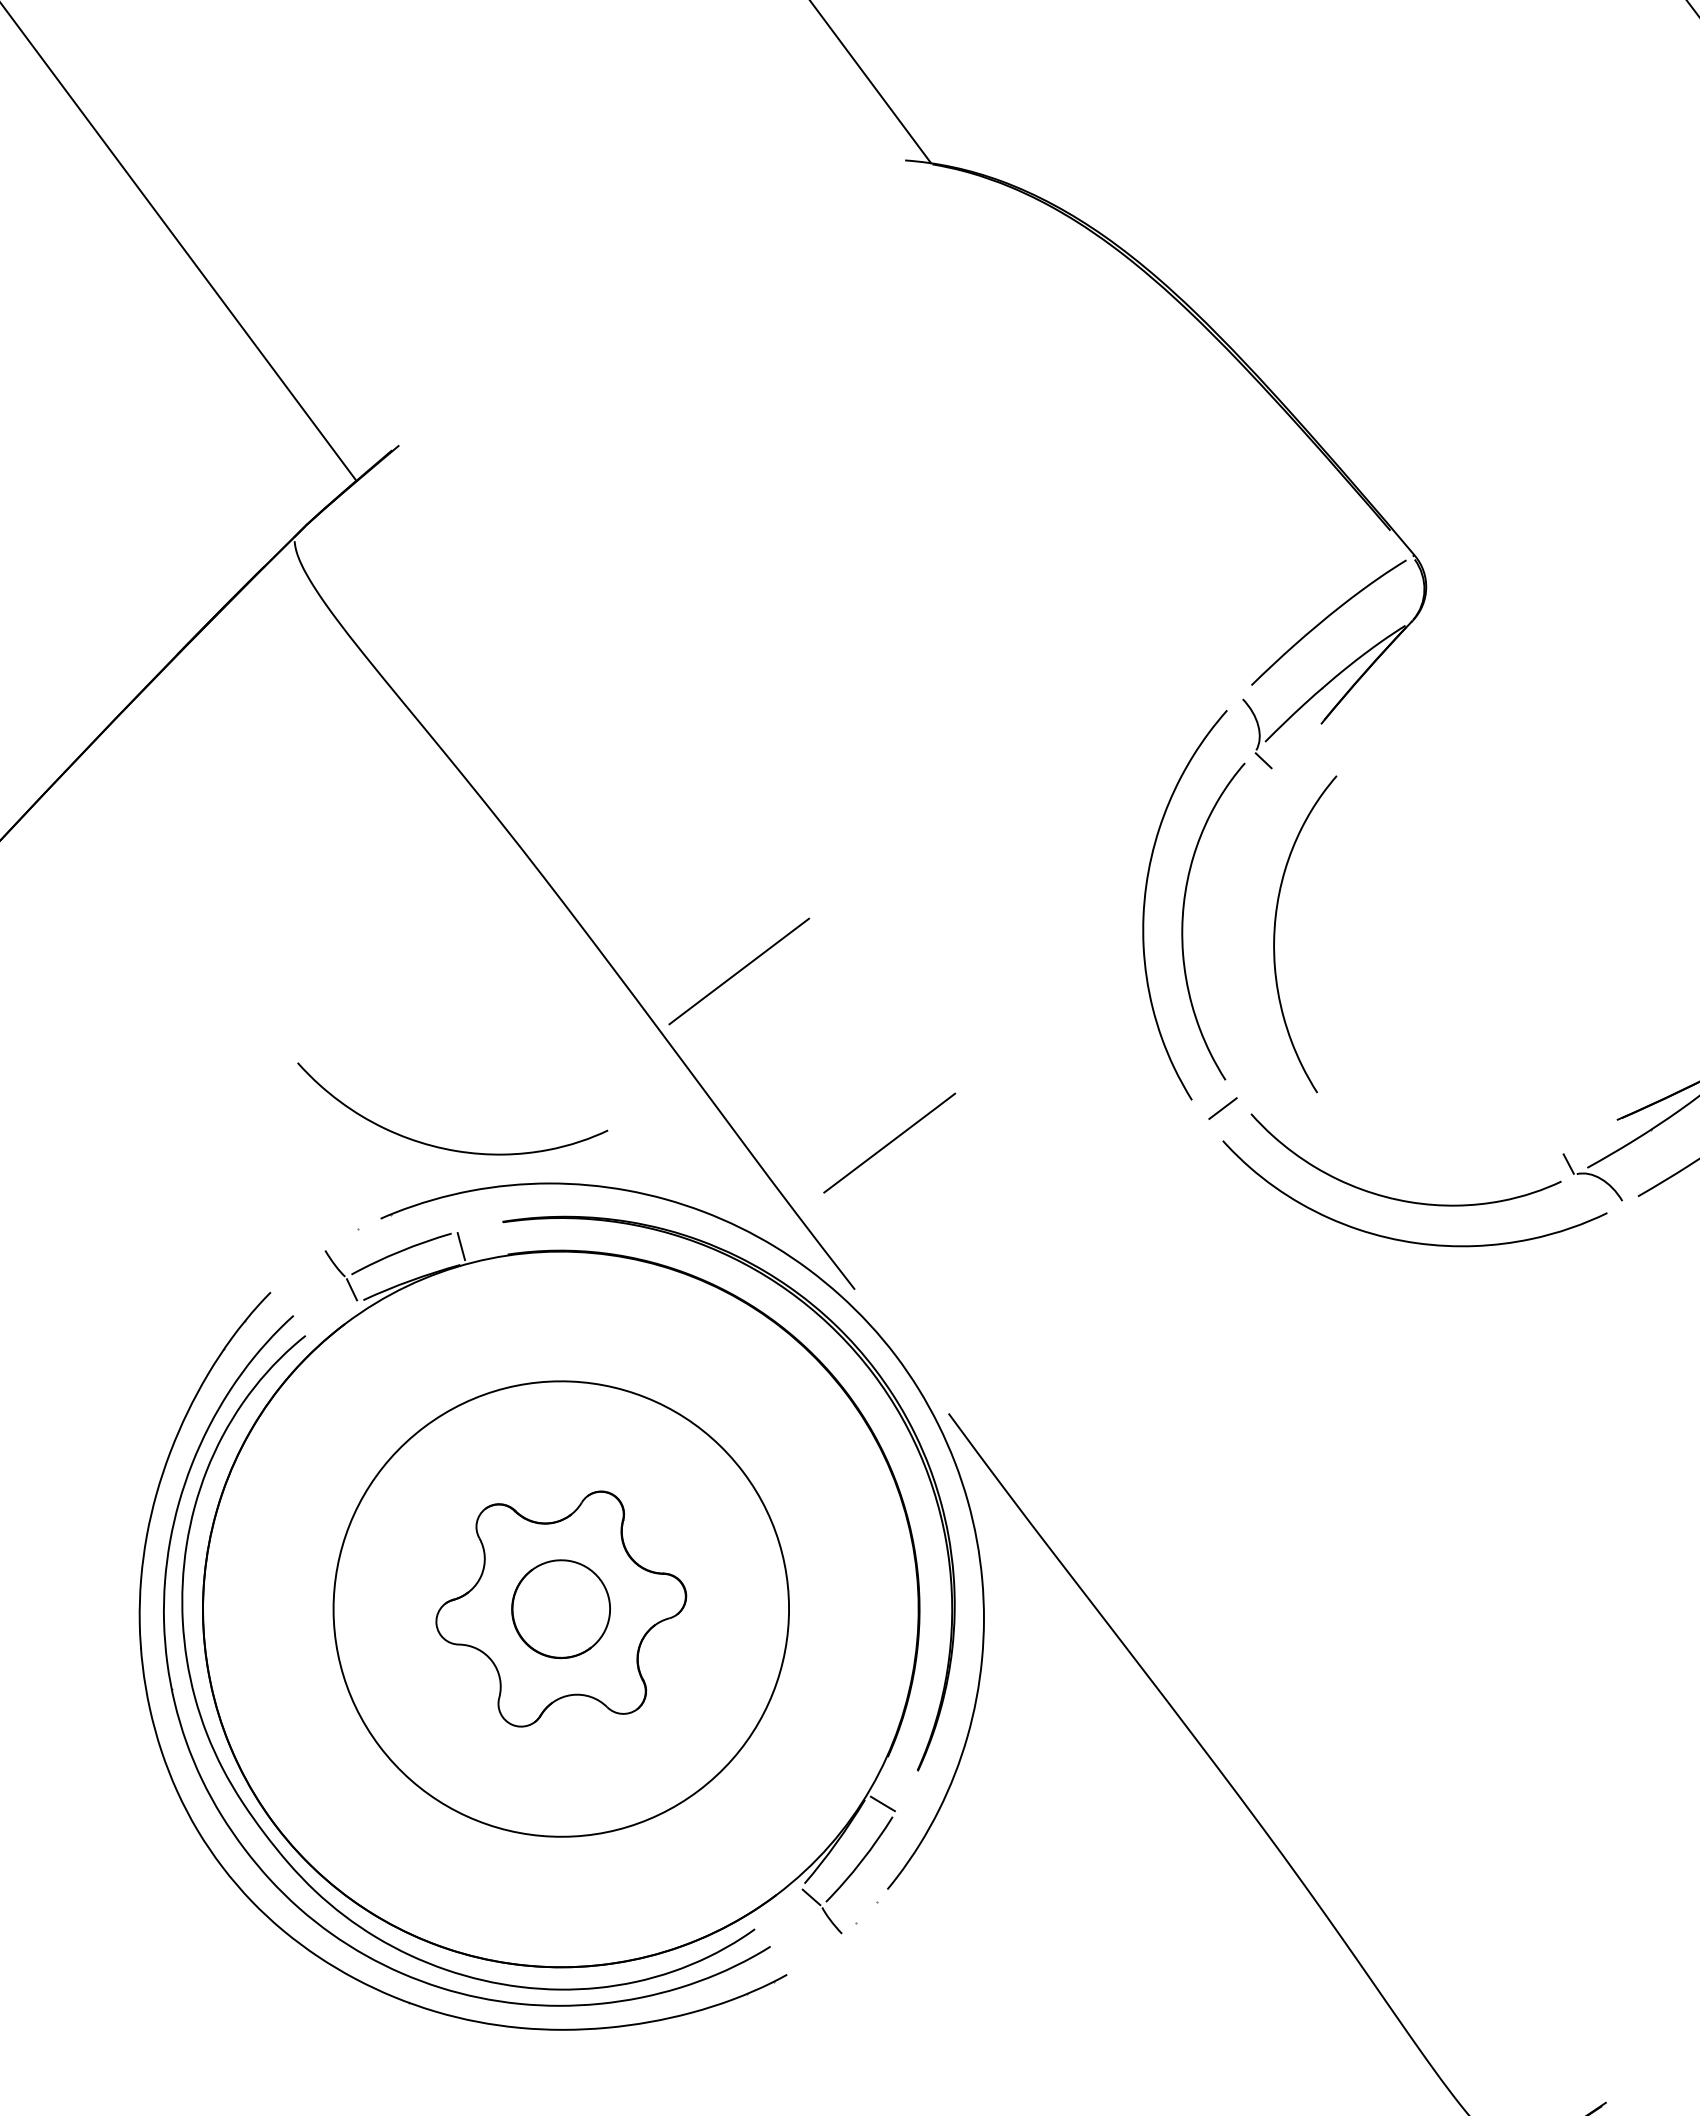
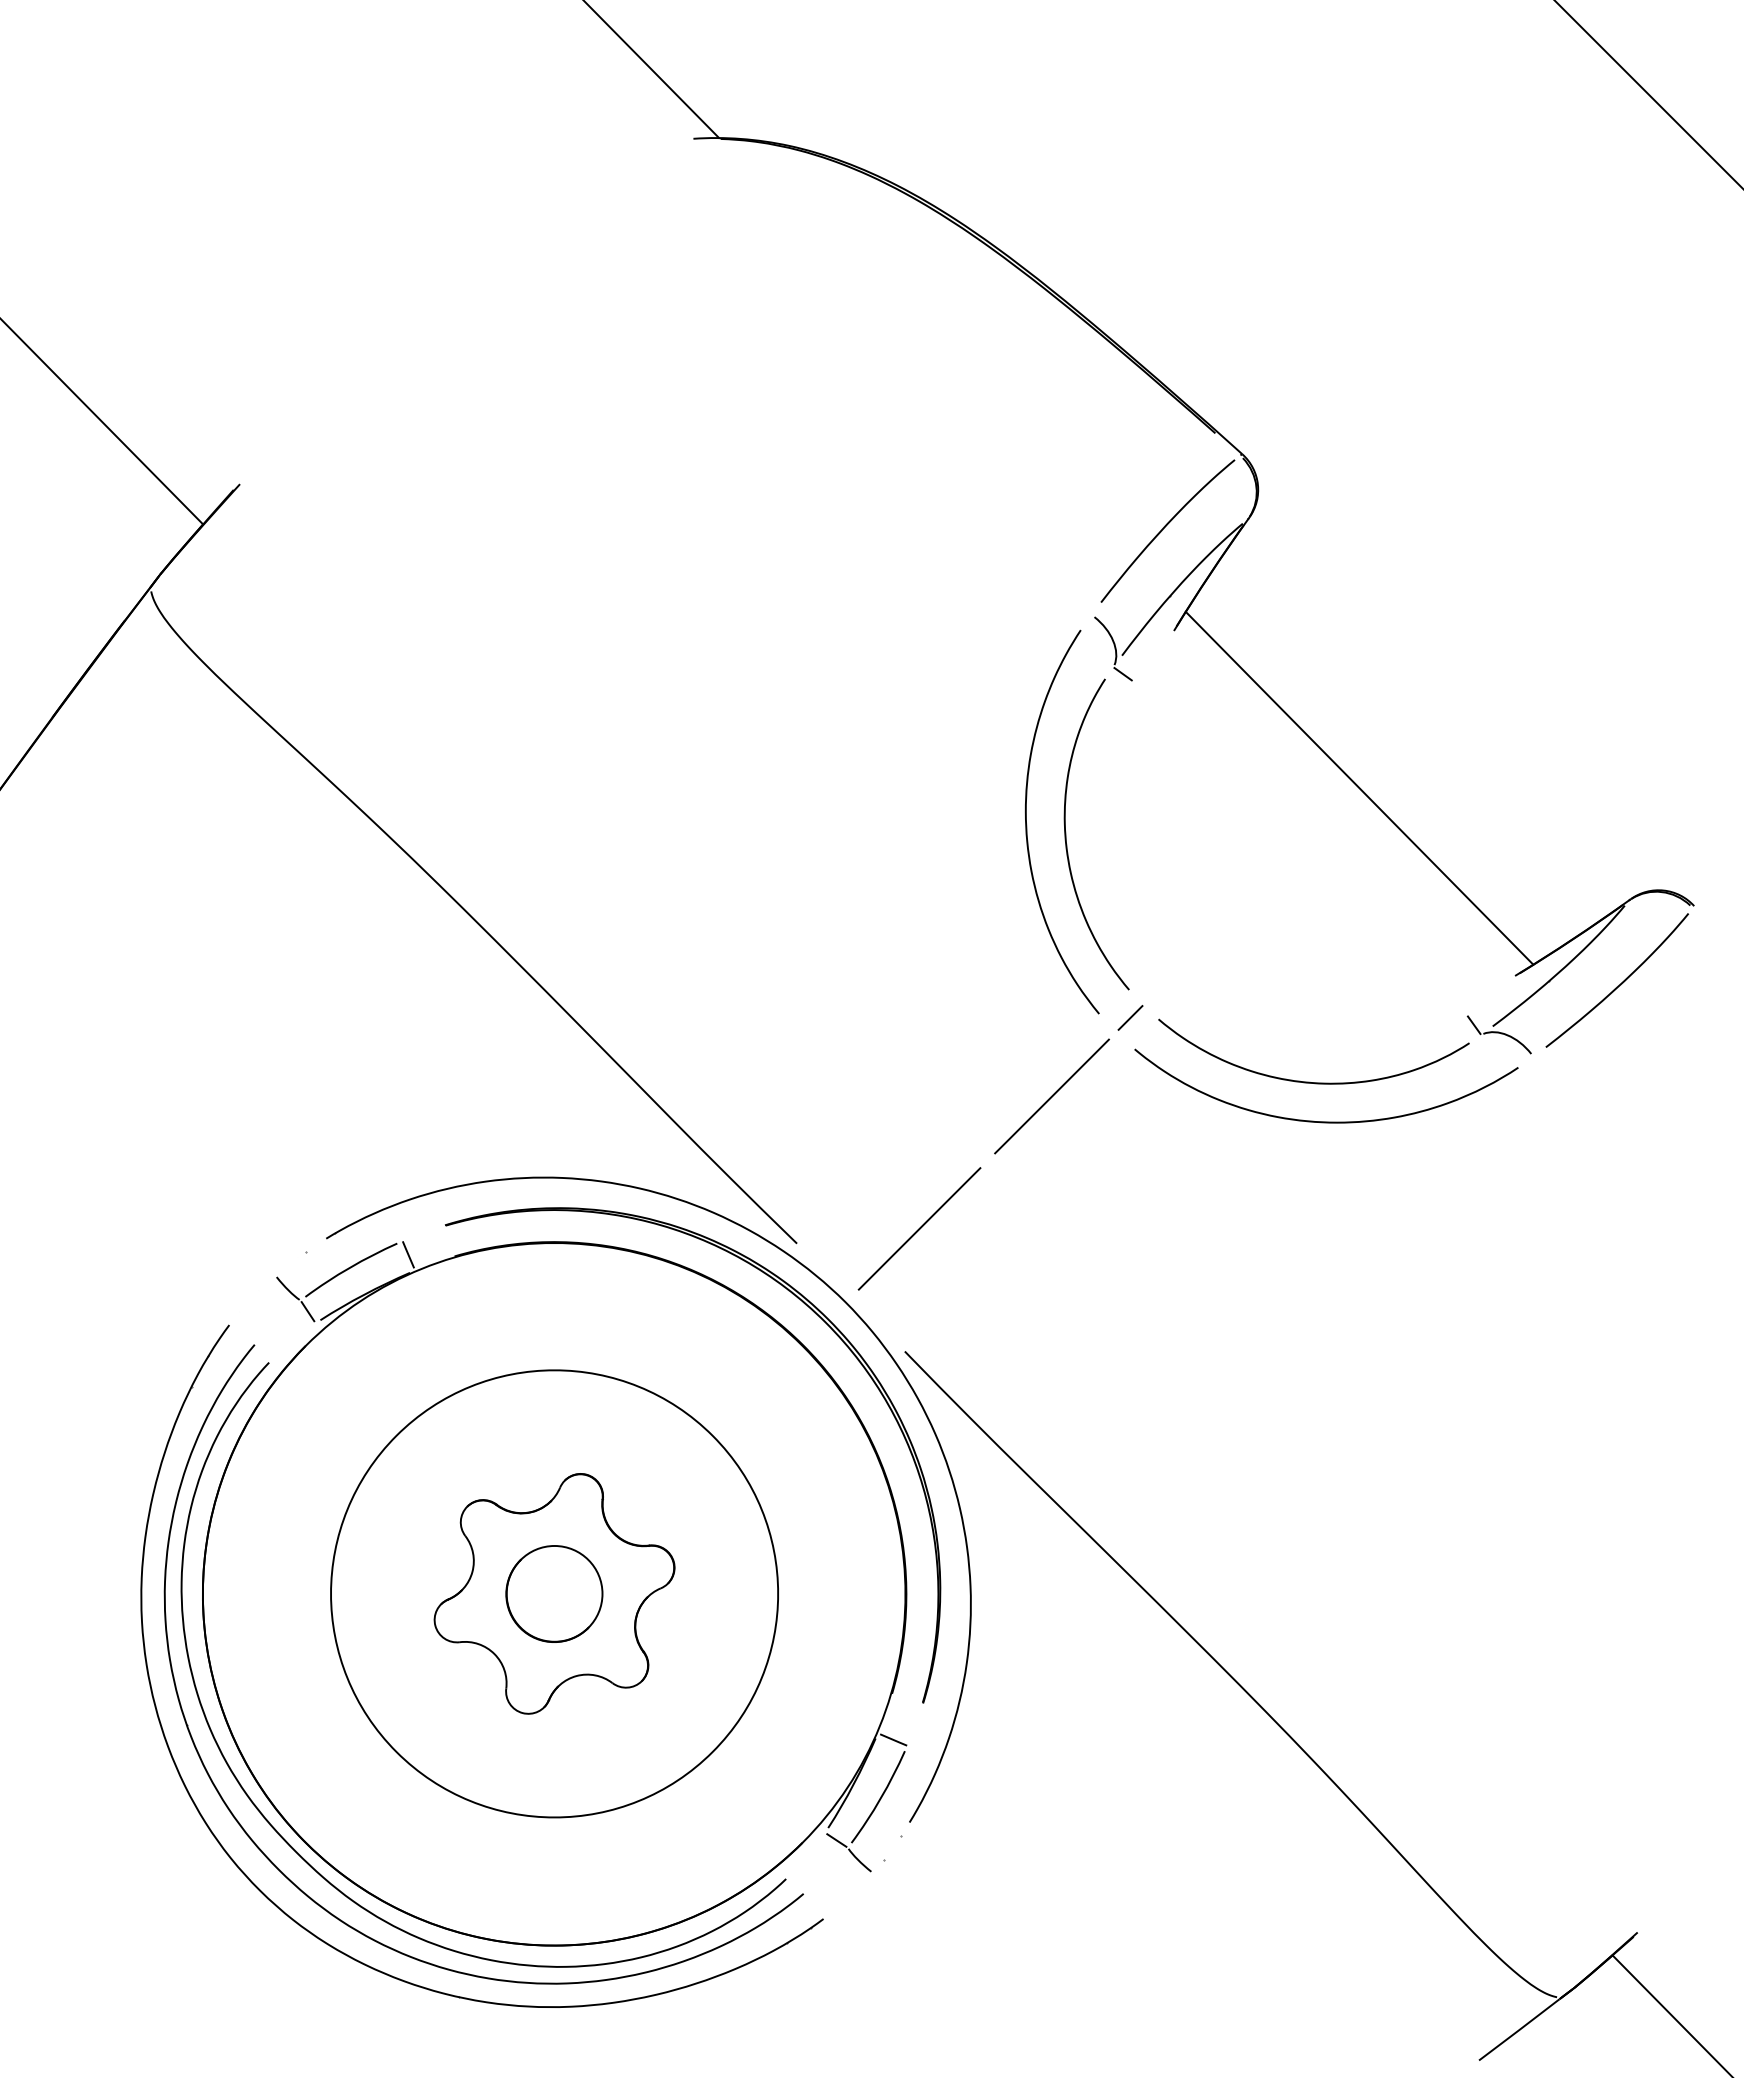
line: (1486, 908) -> (1359, 787), added
curve: (1275, 927) -> (1157, 834), removed
line: (739, 971) -> (919, 1228), moved
line: (889, 1143) -> (1051, 1096), moved
curve: (441, 1146) -> (375, 1160), removed

